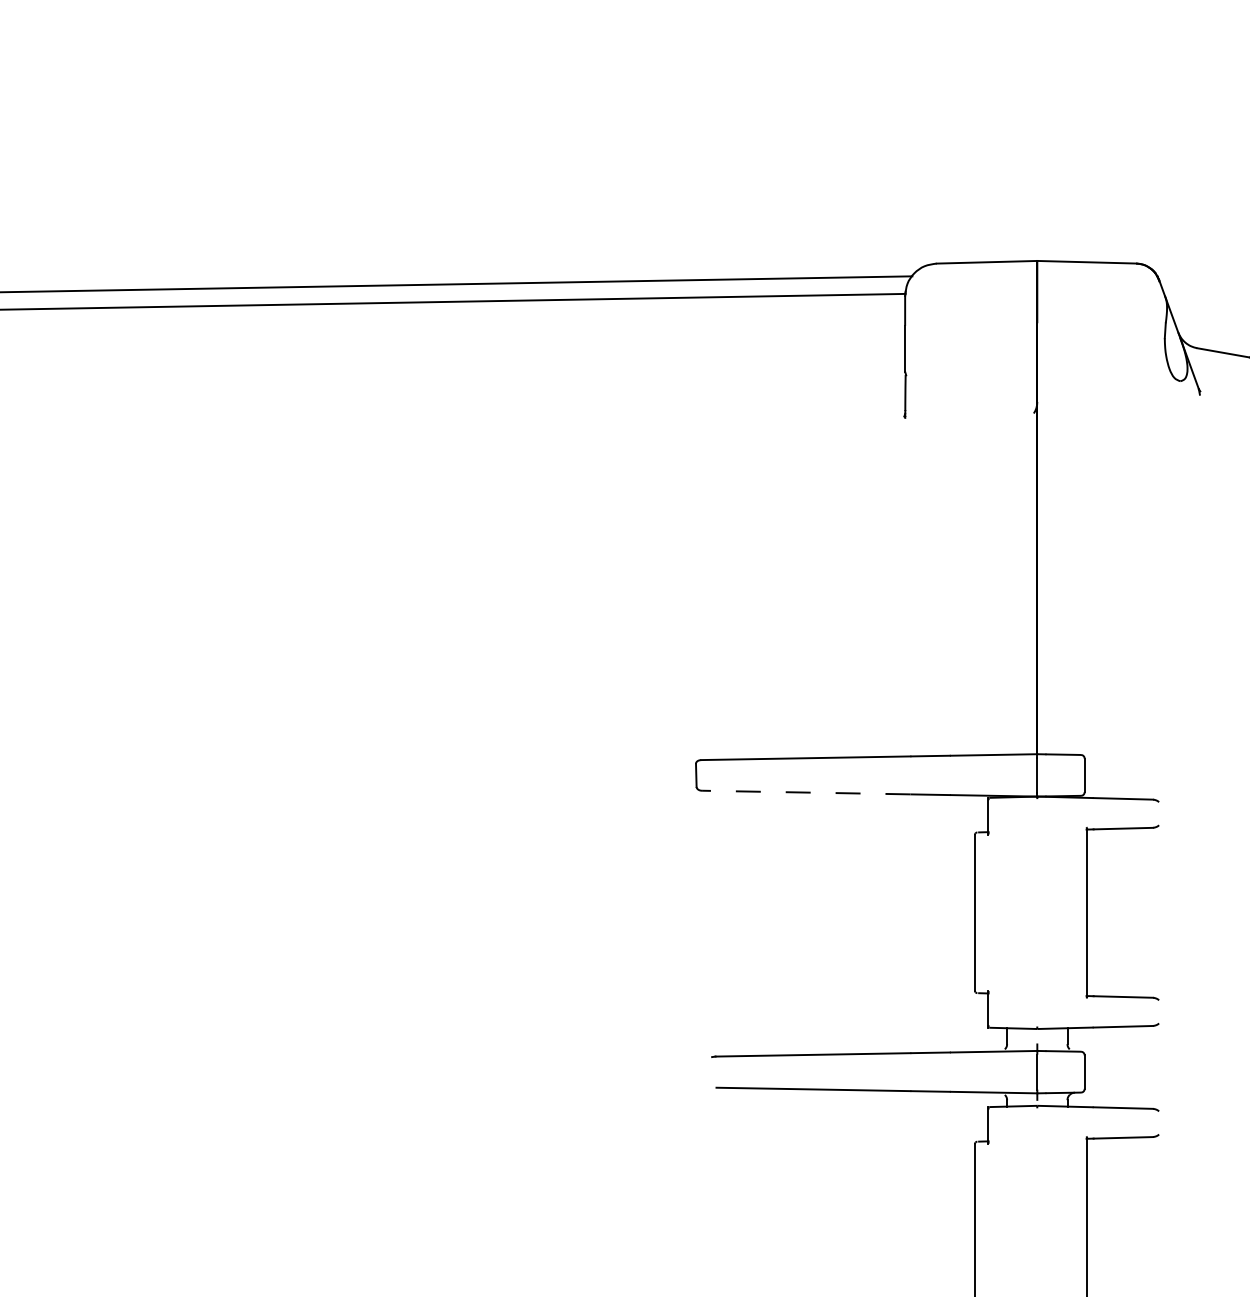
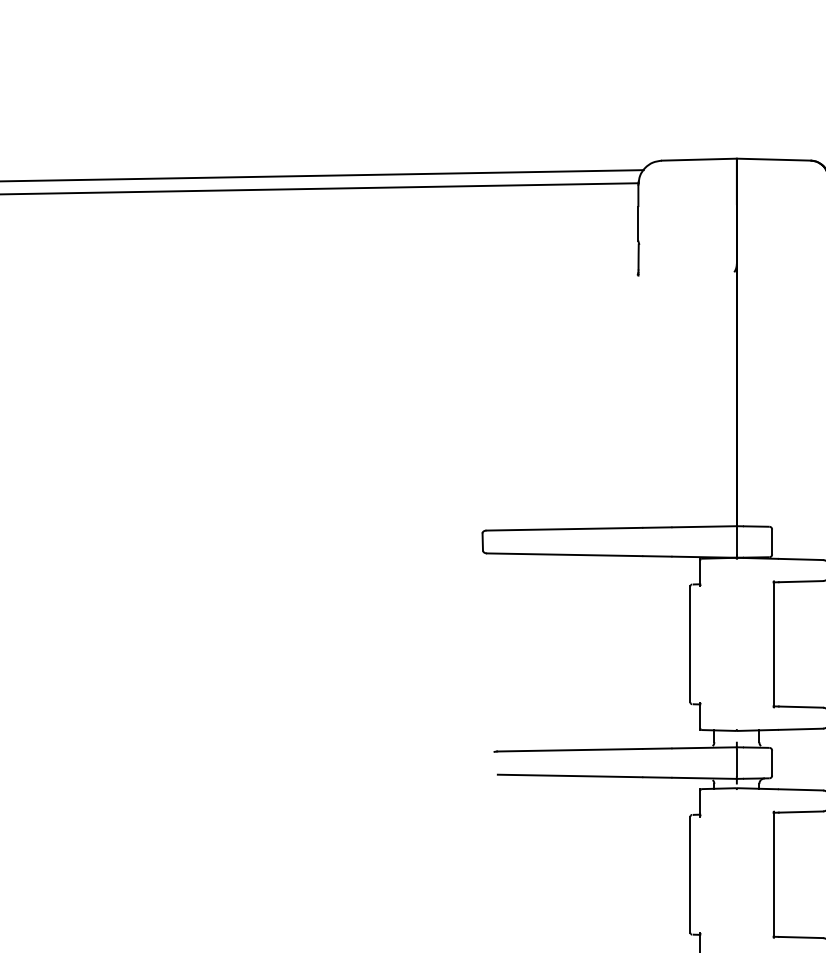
line: (805, 792) -> (564, 554), dashed -> solid

